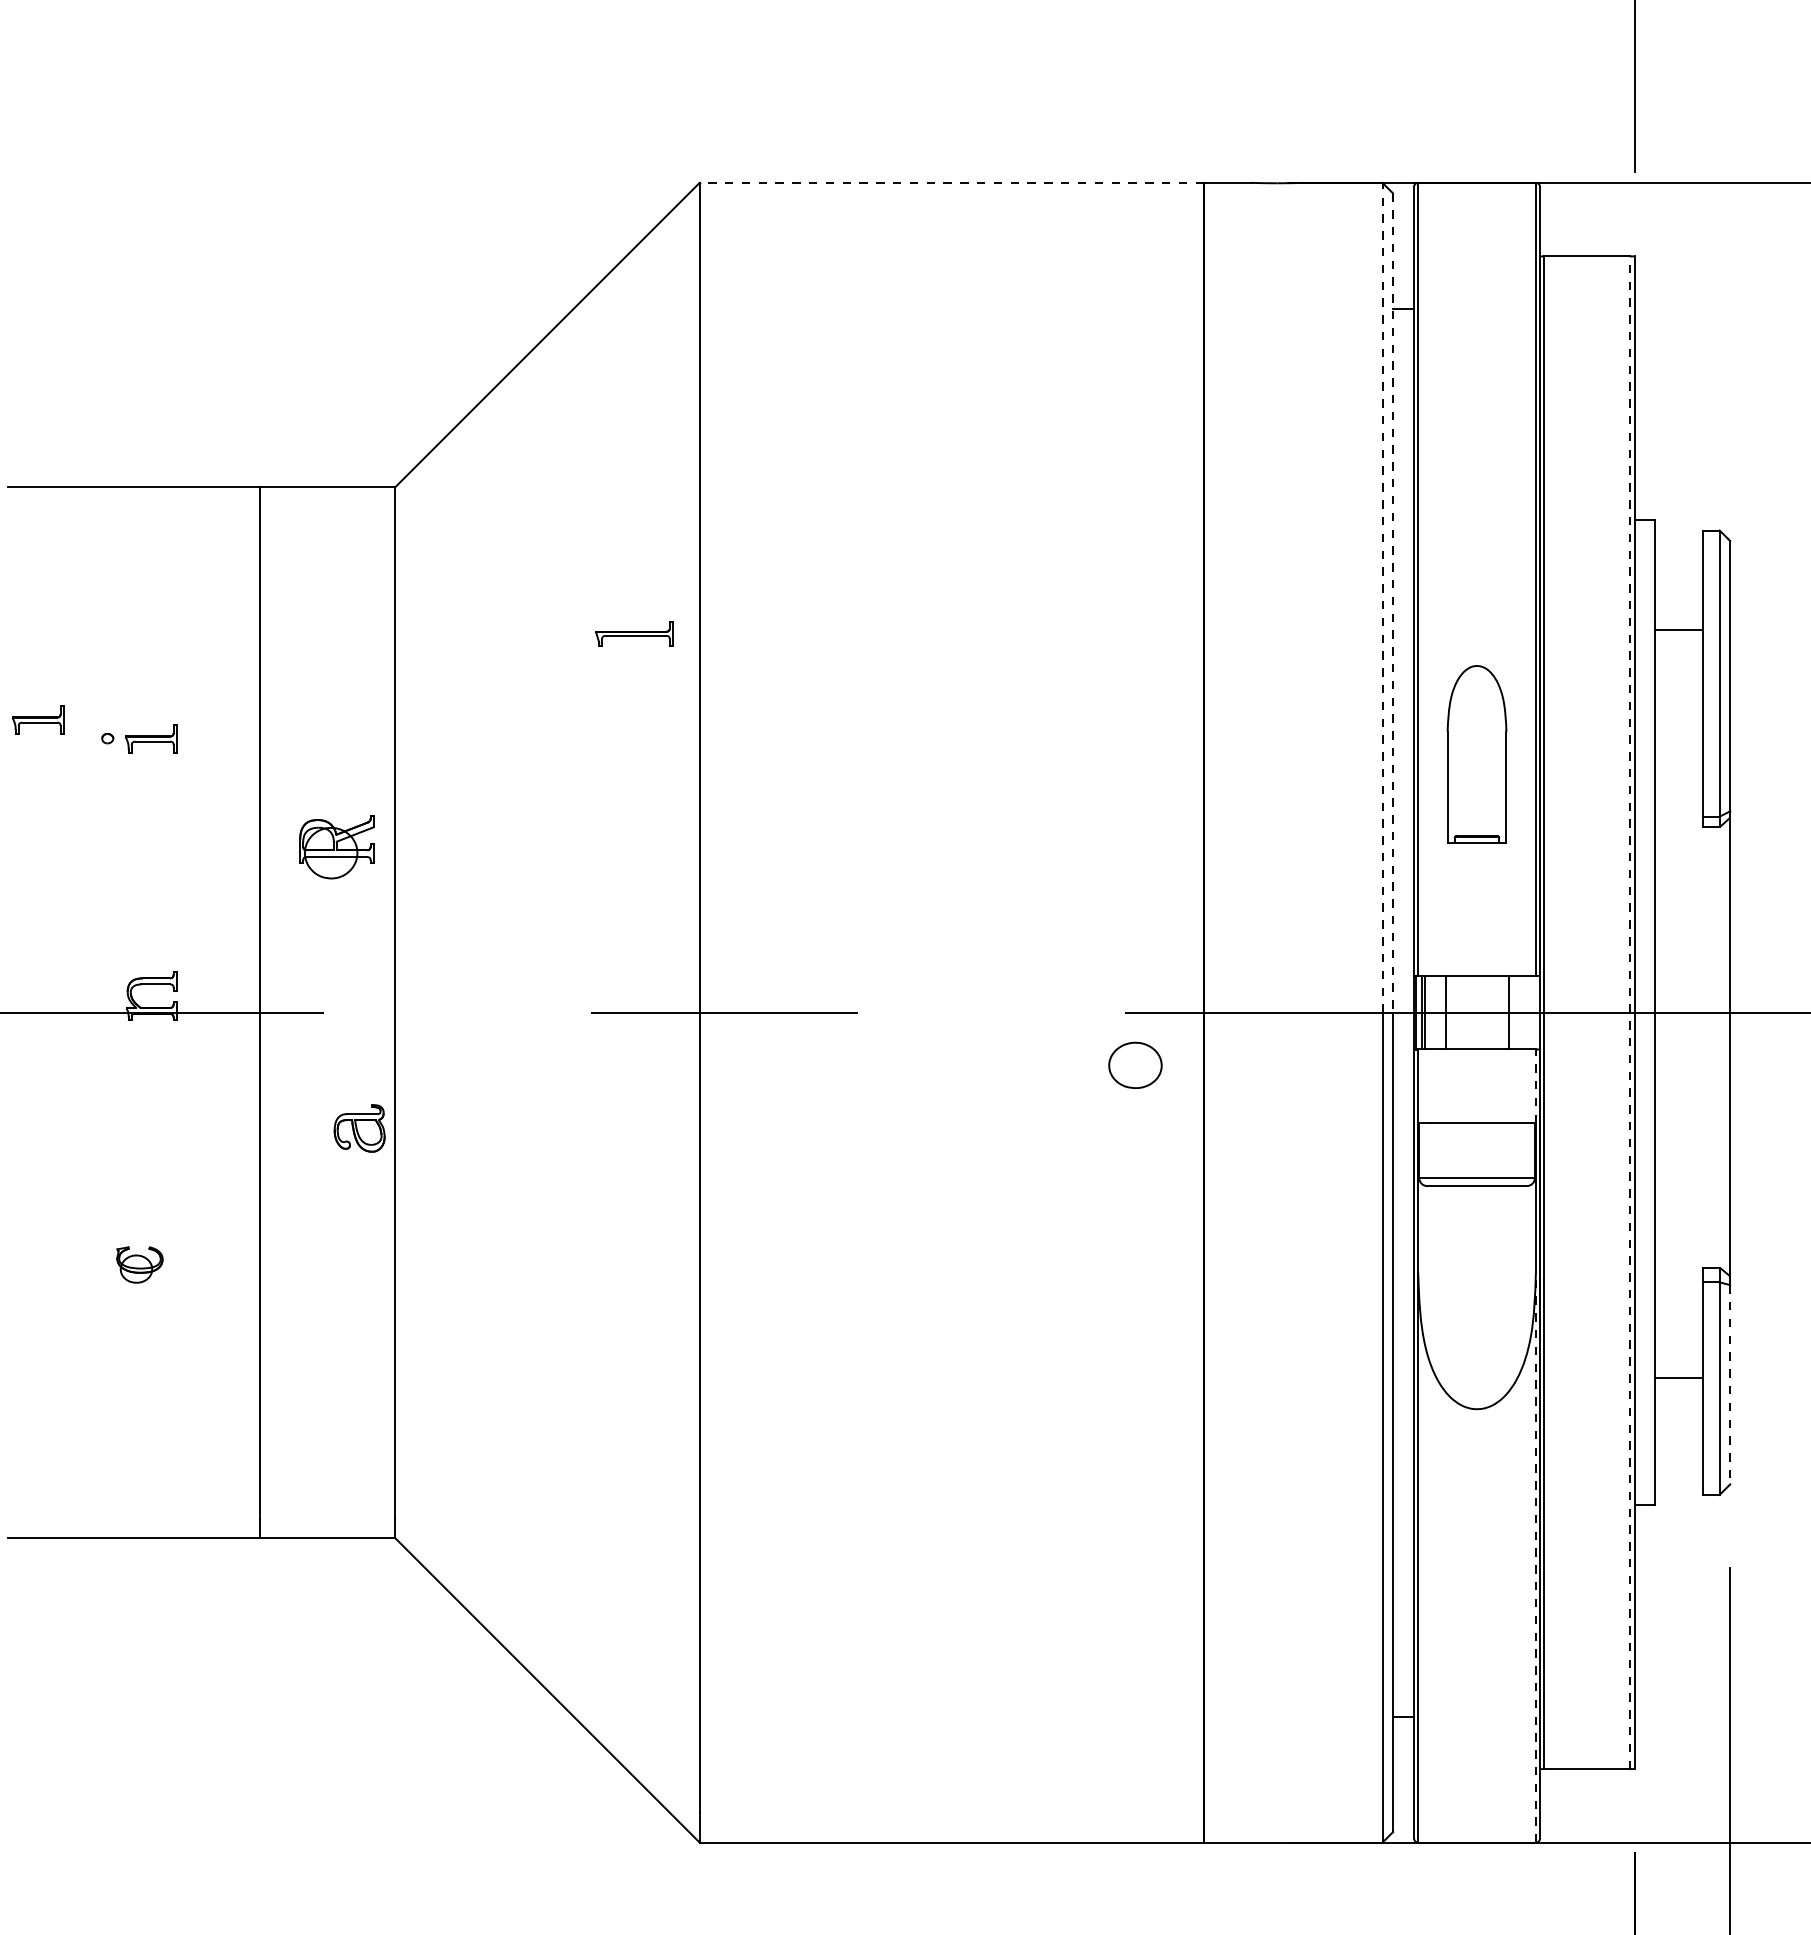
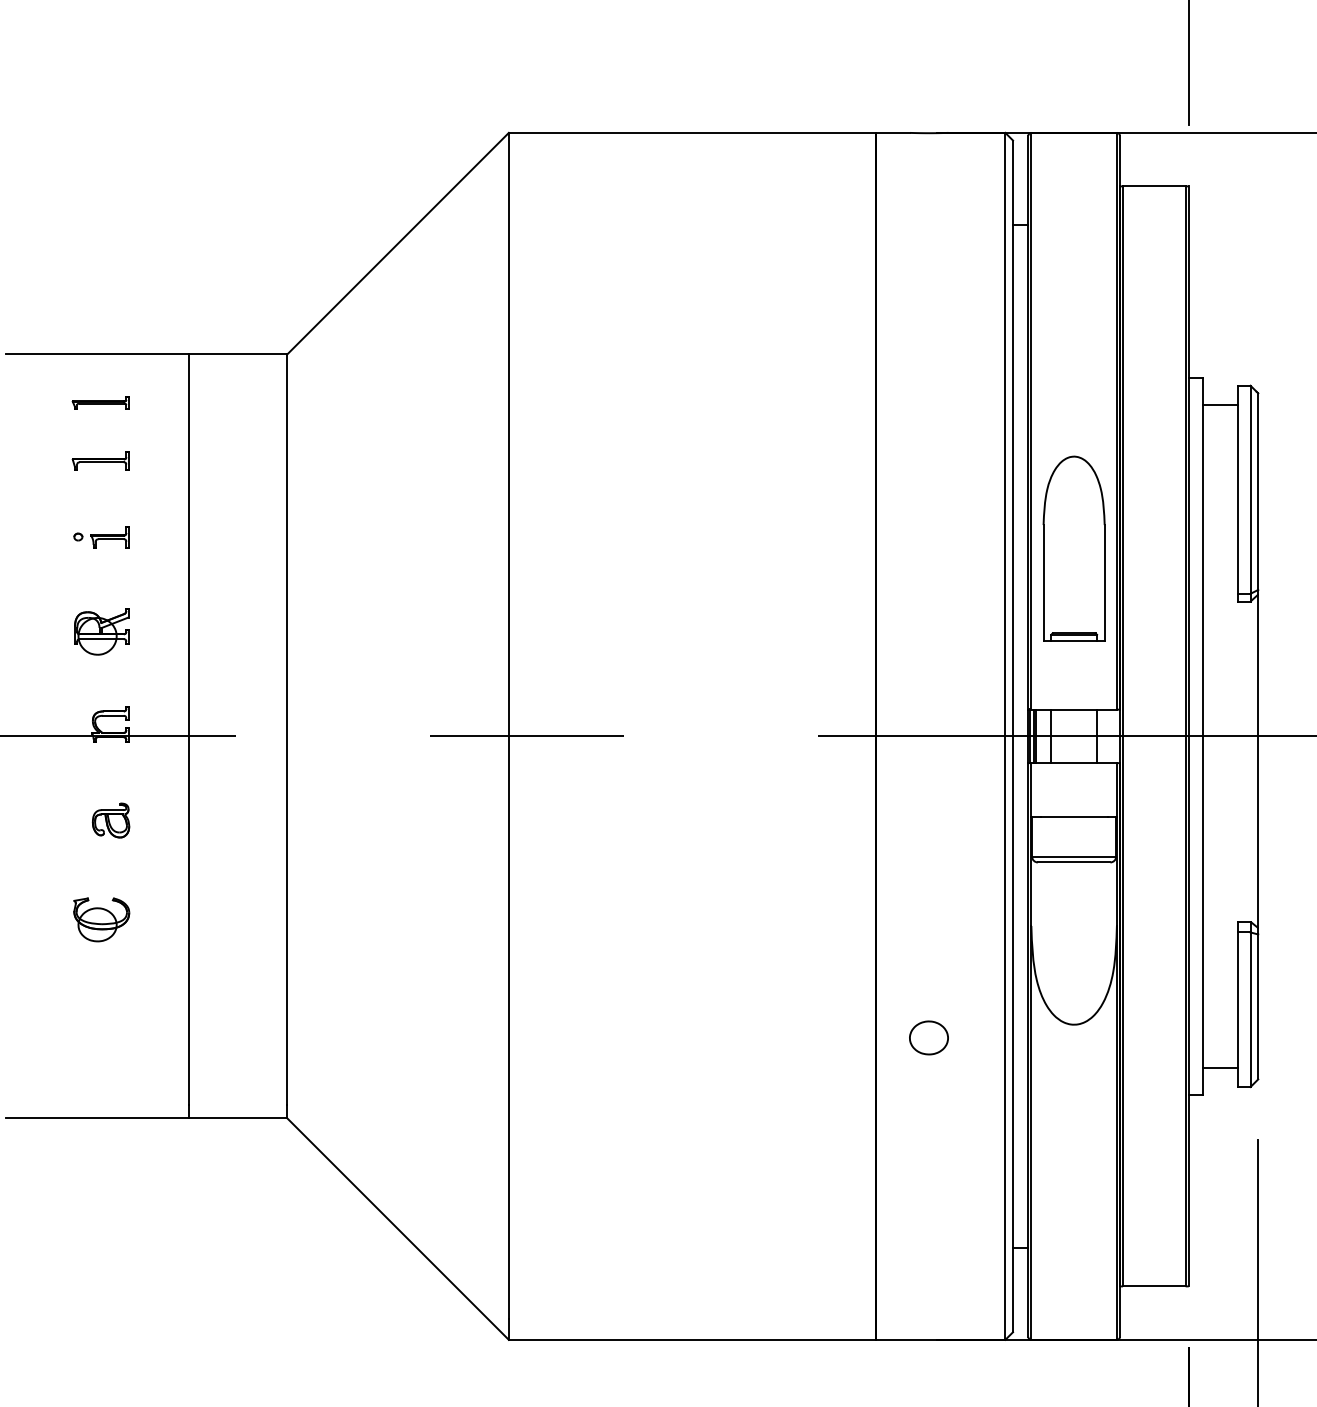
line: (951, 182) -> (691, 132), dashed -> solid
part: (138, 553) -> (100, 402), added
line: (1382, 597) -> (1005, 434), dashed -> solid
line: (1393, 603) -> (1013, 438), dashed -> solid
line: (1678, 629) -> (1220, 404), moved
part: (634, 633) -> (100, 460), moved
part: (38, 719) -> (28, 523), removed
part: (1476, 754) -> (1073, 548), size x1.43
part: (336, 847) -> (101, 632), moved
line: (1630, 1012) -> (1185, 736), dashed -> solid
part: (1135, 1065) -> (929, 1038), moved
line: (1535, 1086) -> (1116, 790), dashed -> solid
part: (359, 1128) -> (110, 820), moved
part: (139, 1264) -> (101, 919), size x1.67
line: (1678, 1377) -> (1220, 1067), moved
line: (1730, 1384) -> (1258, 1006), dashed -> solid
line: (1535, 1558) -> (1116, 1133), dashed -> solid

